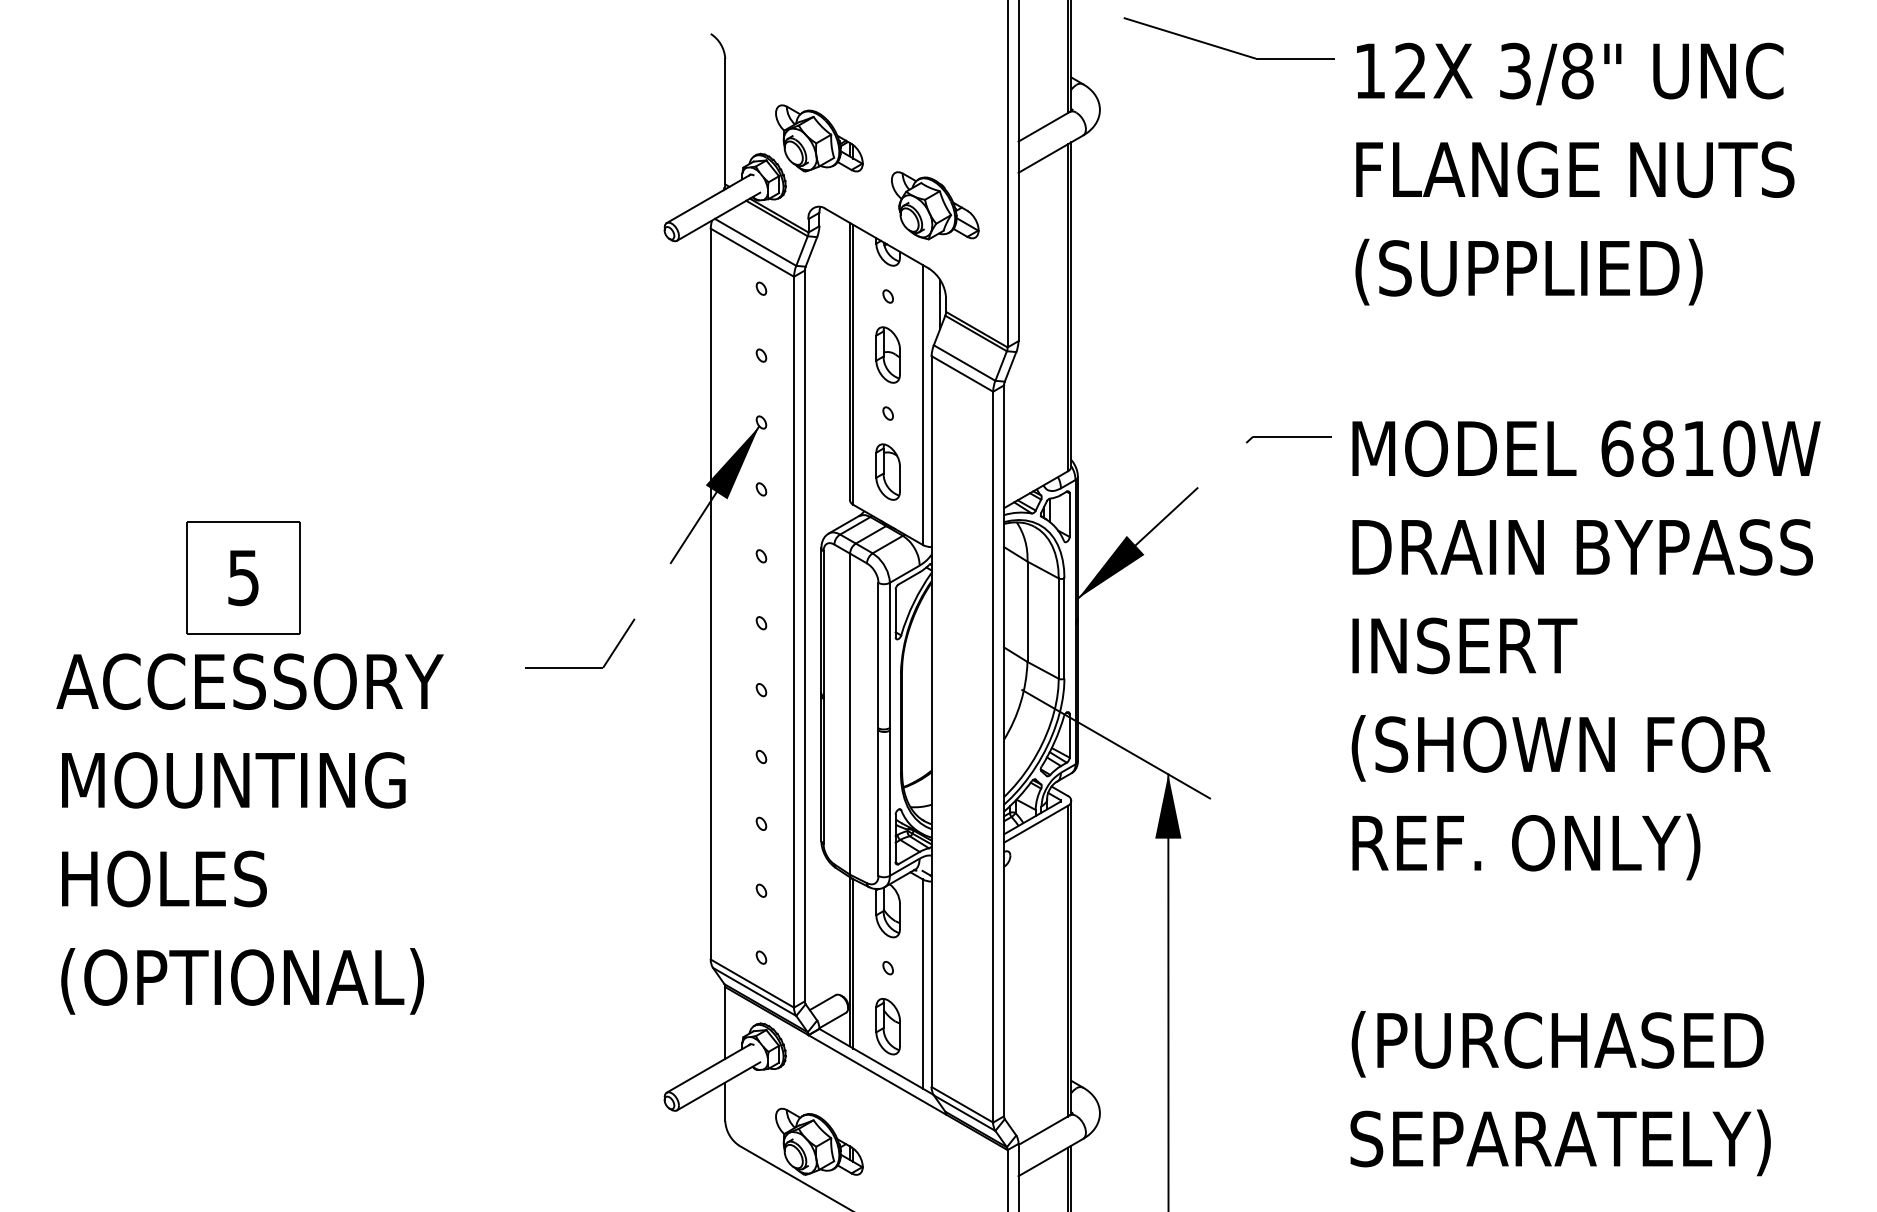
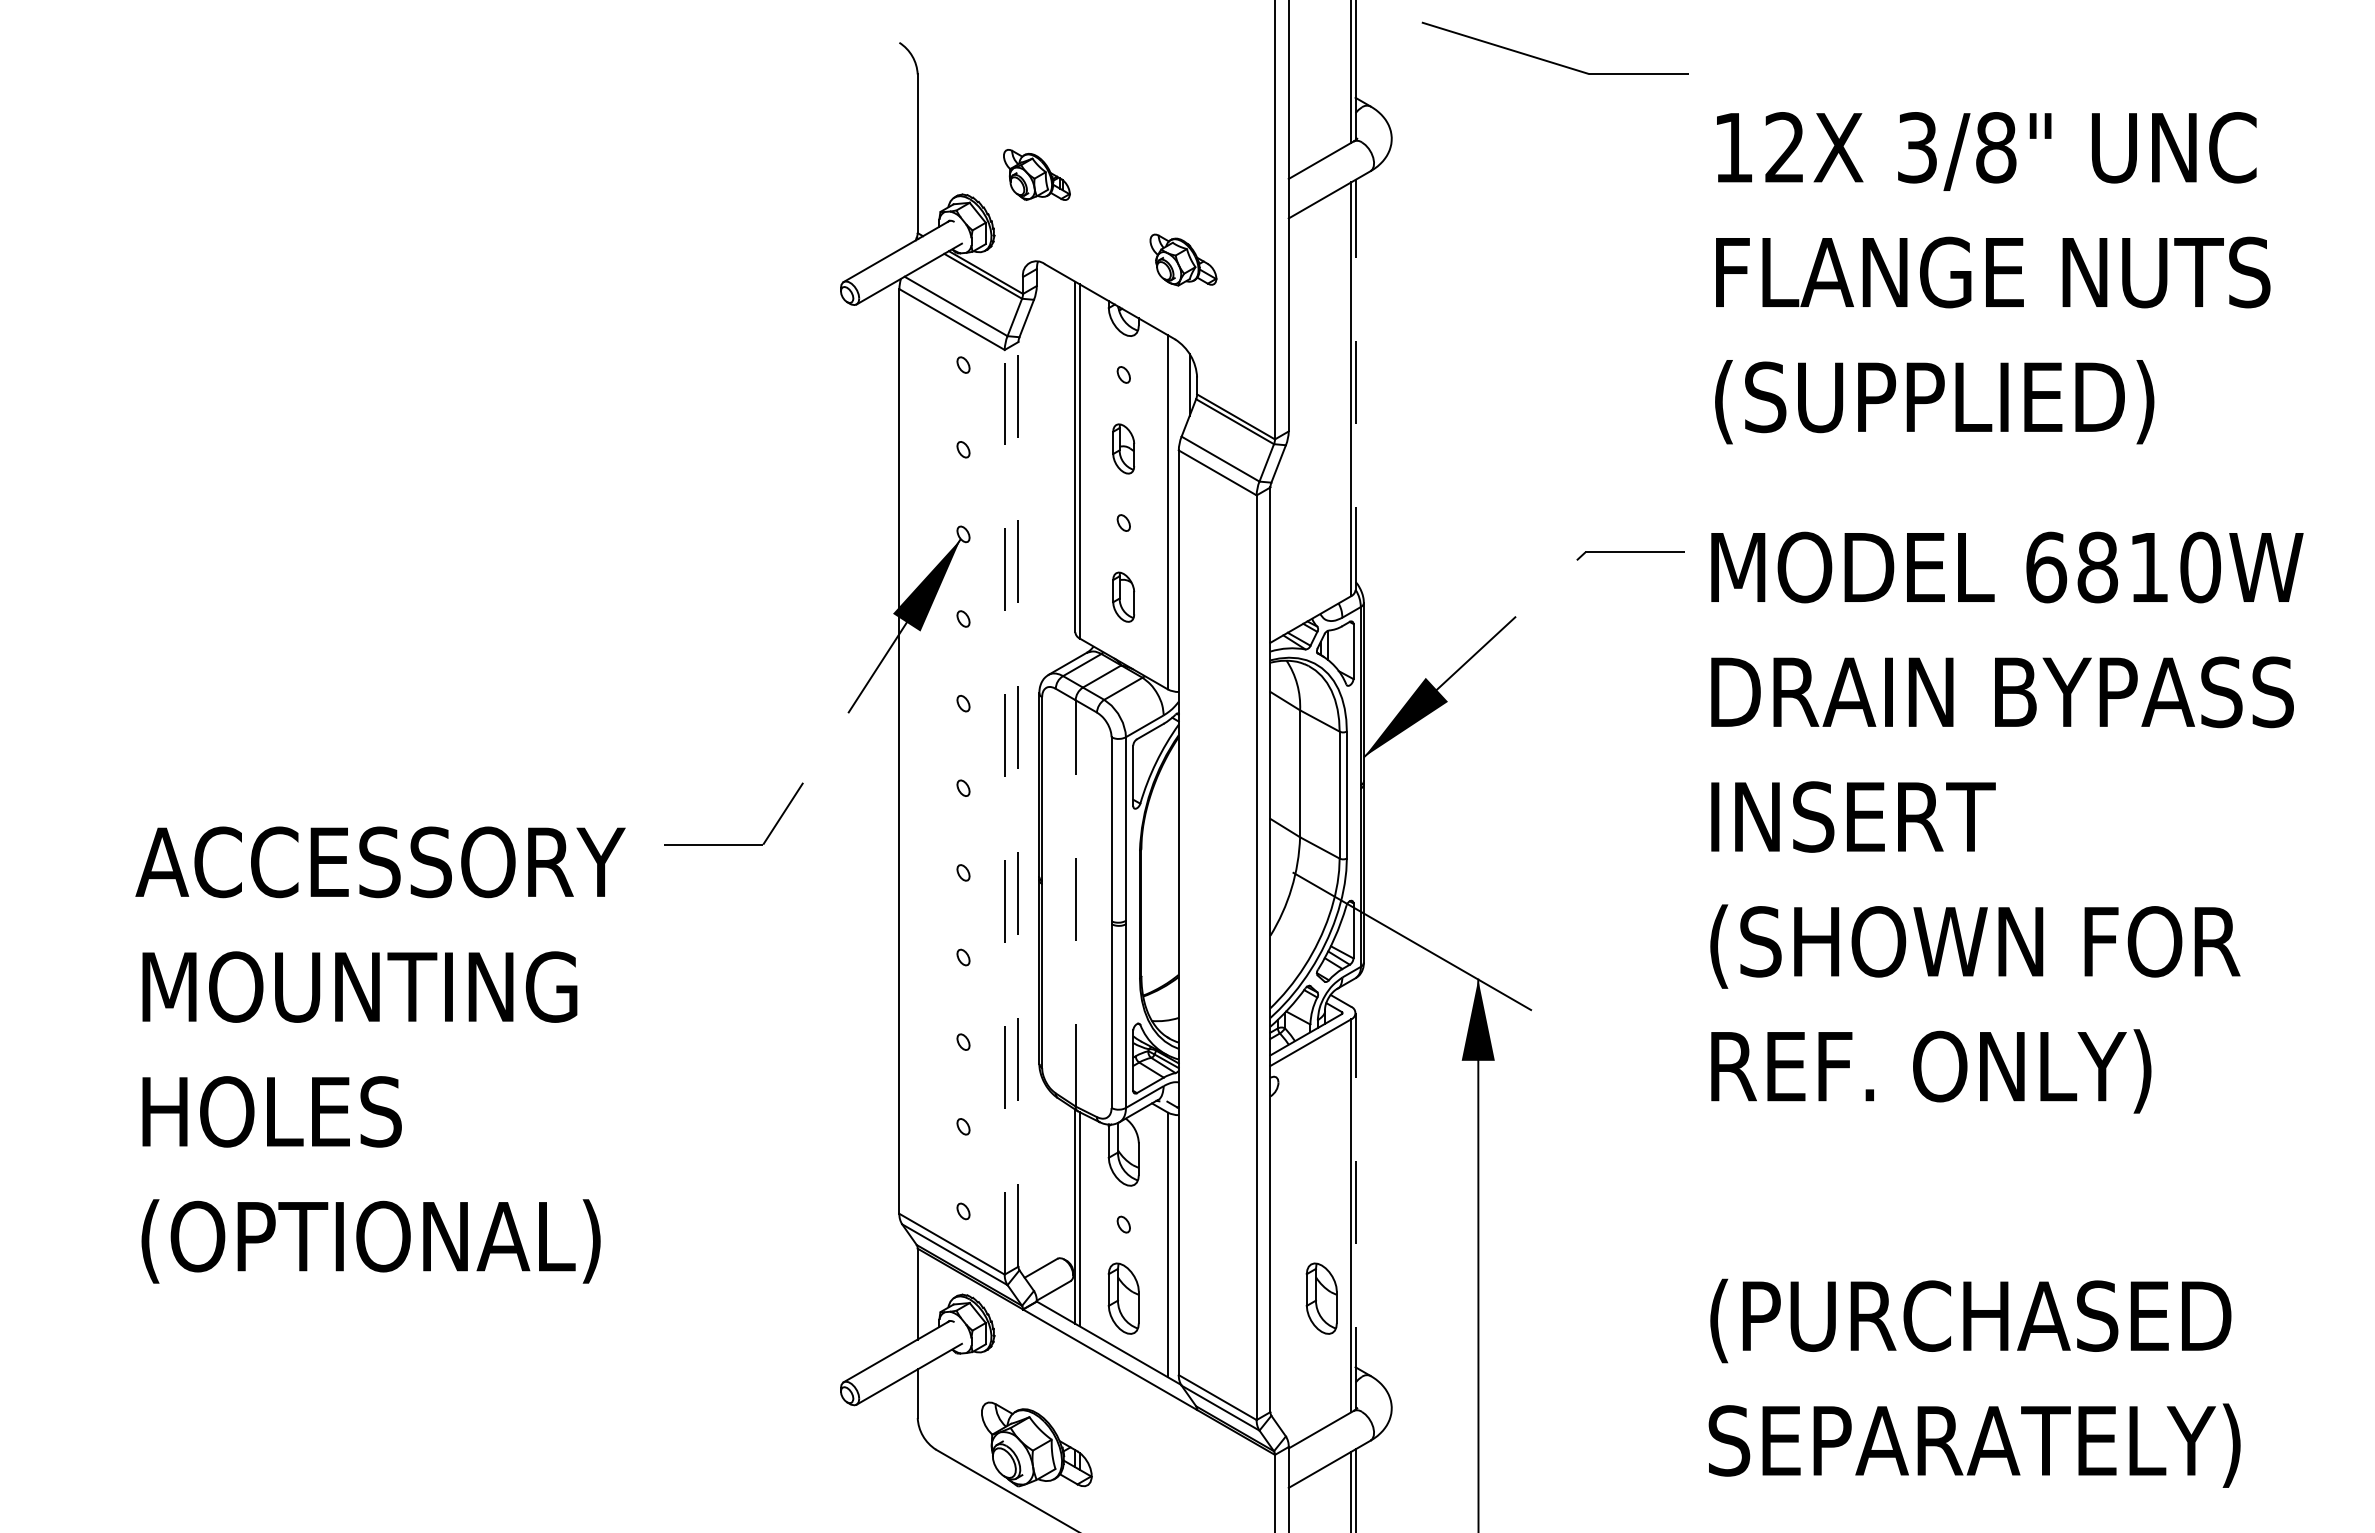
part: (819, 138) -> (1036, 174), size x0.6
text: (1574, 174) -> (1992, 278), moved
part: (935, 205) -> (1183, 259), size x0.6
line: (1071, 304) -> (1355, 384), solid -> dashed
part: (887, 354) -> (1123, 448), size x0.7
part: (887, 472) -> (1123, 597), size x0.7
part: (243, 577) -> (308, 730), removed
line: (804, 635) -> (1018, 803), solid -> dashed
line: (793, 641) -> (1004, 811), solid -> dashed
line: (849, 713) -> (1075, 902), solid -> dashed
text: (250, 833) -> (380, 1054), moved
line: (1071, 956) -> (1355, 1210), solid -> dashed
part: (1044, 1026) -> (1321, 1298), added

